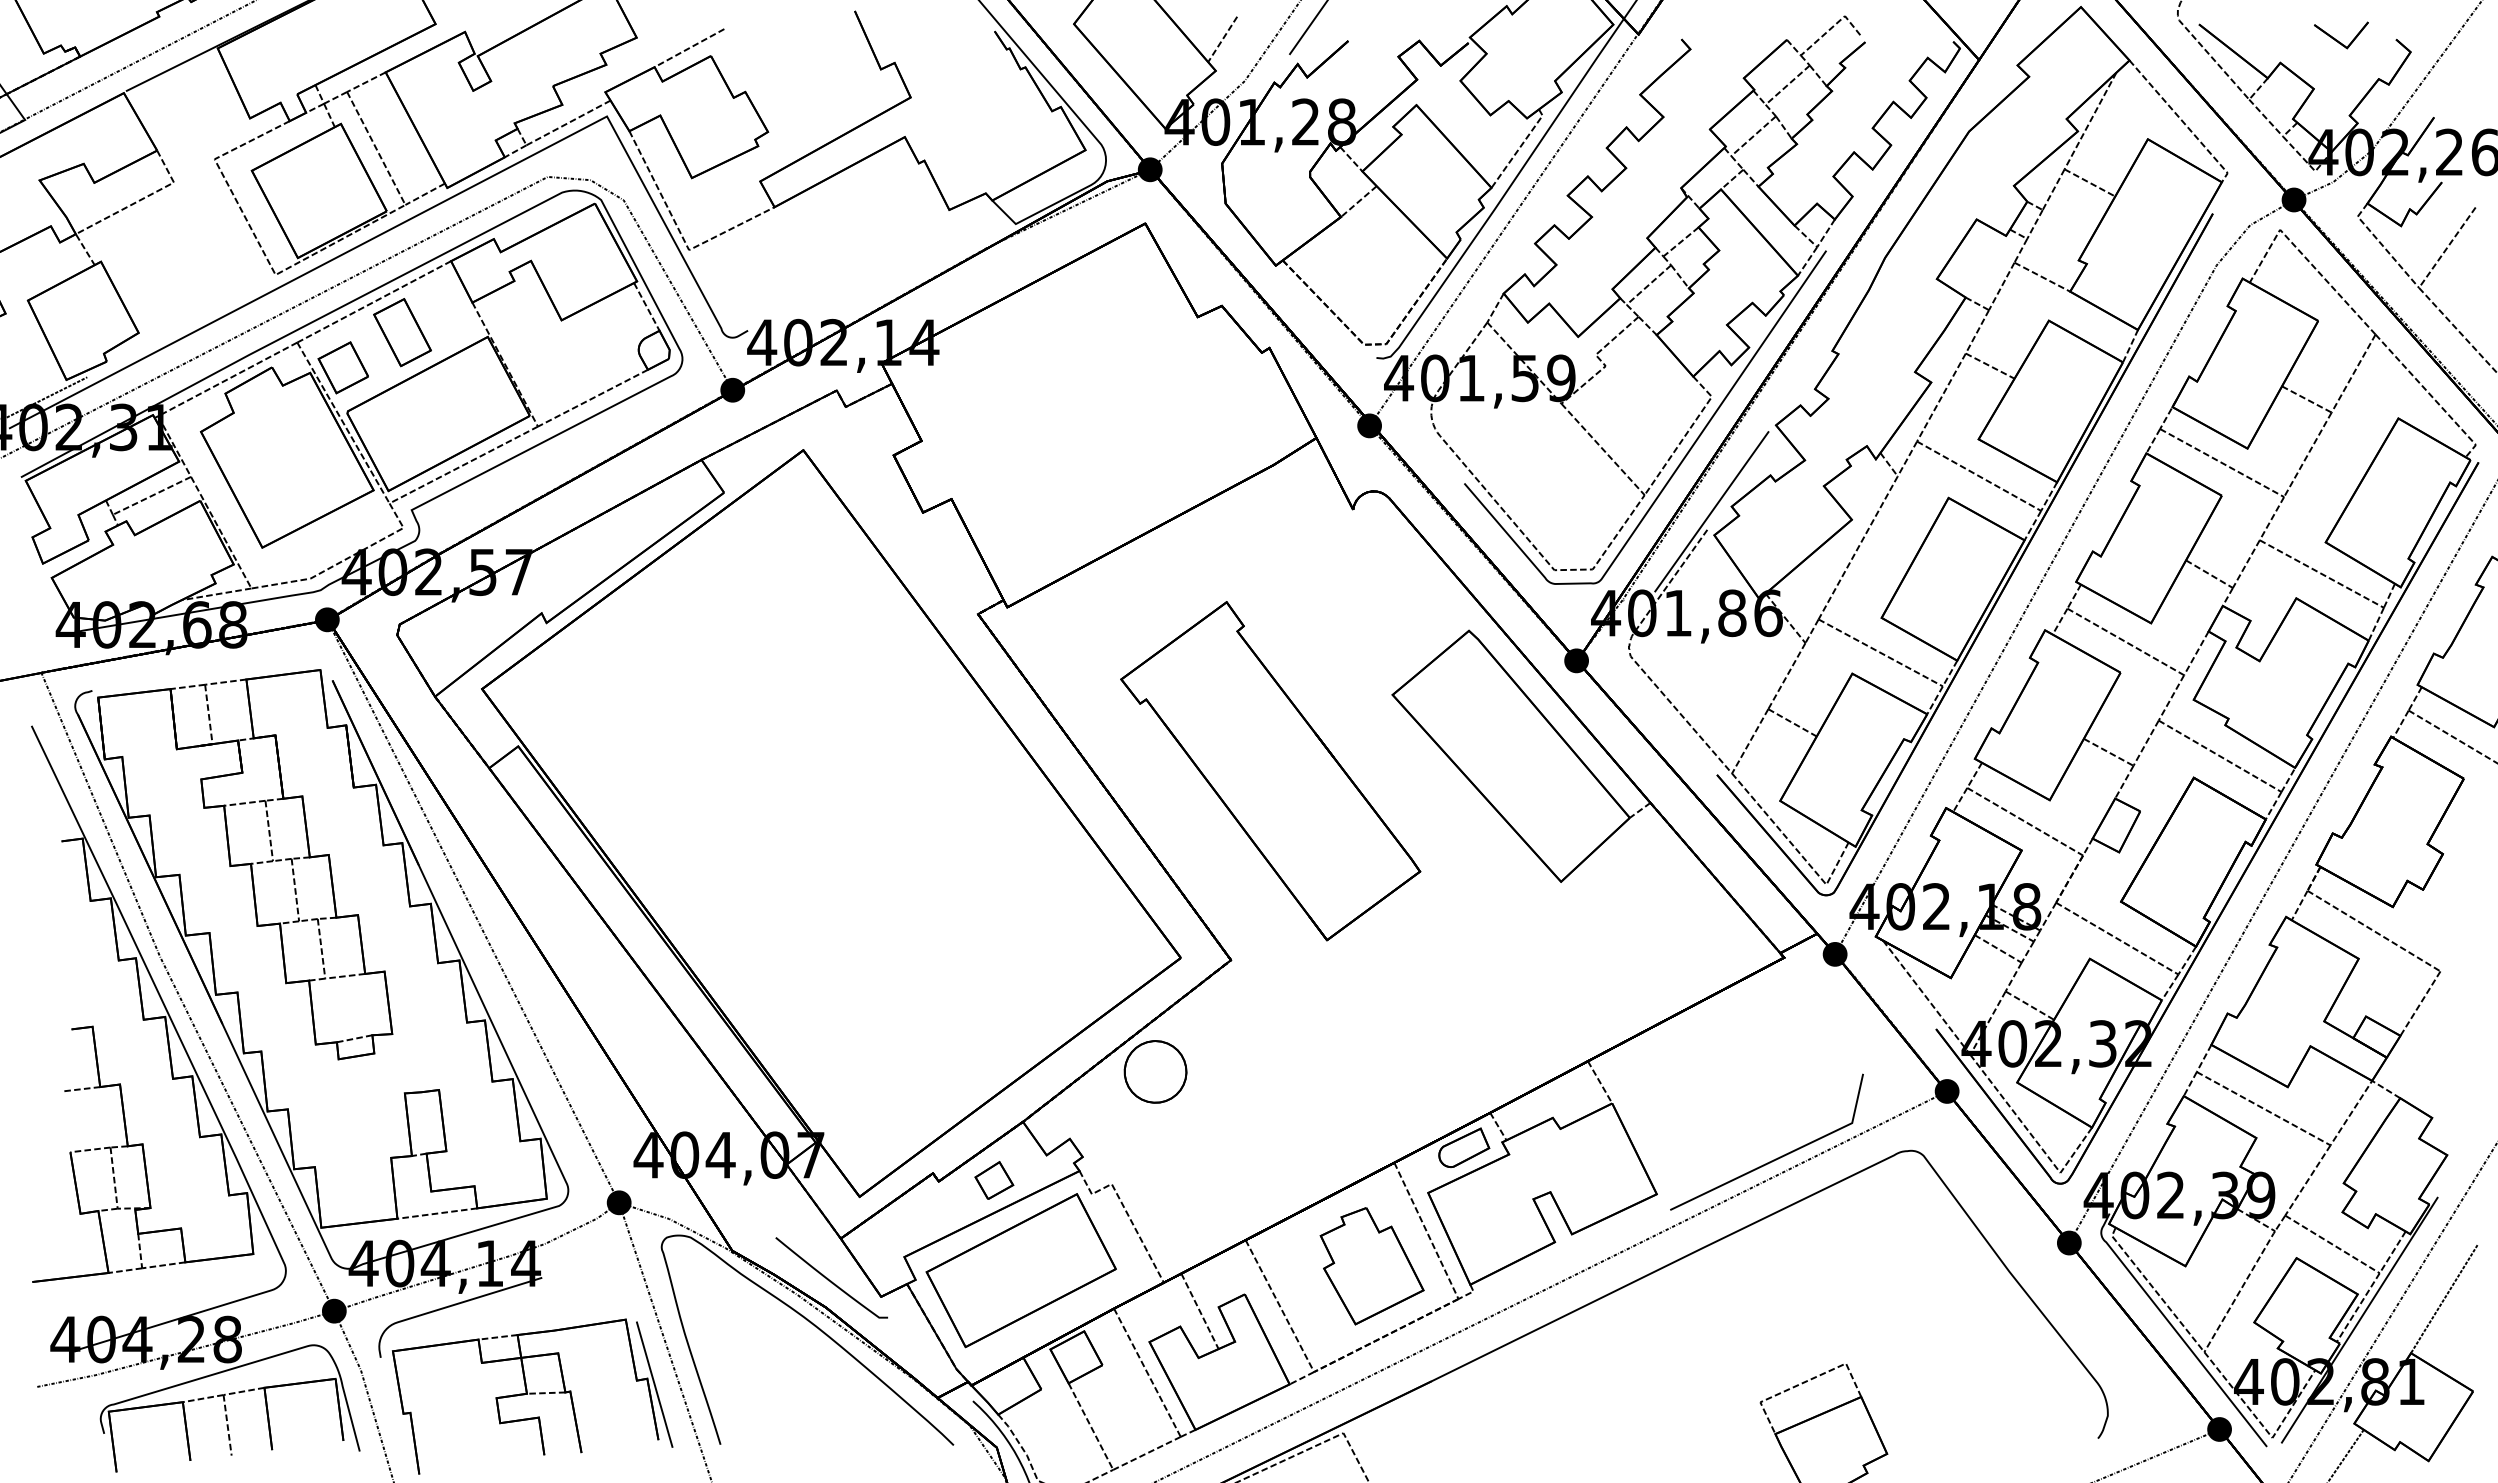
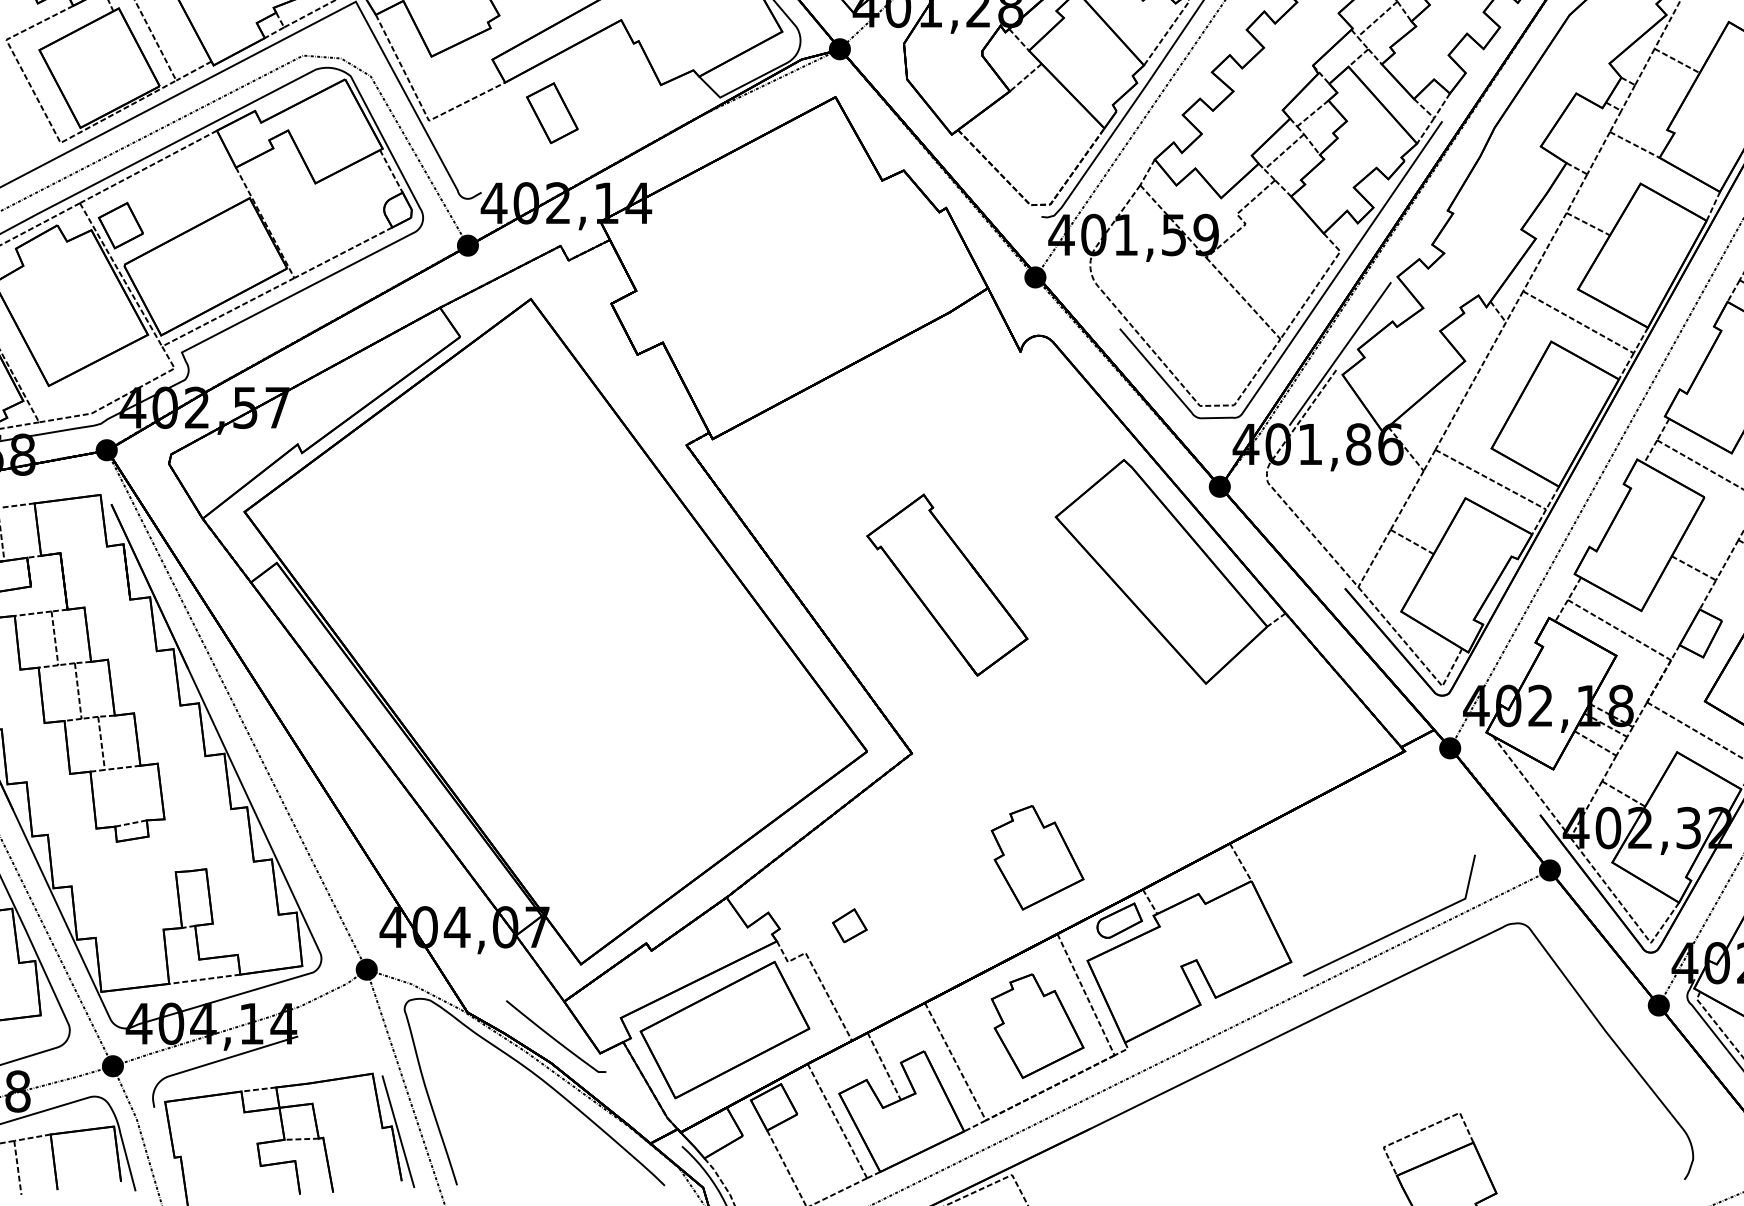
part: (402, 332) -> (552, 113), moved
part: (1270, 771) -> (947, 585), size x0.6
part: (1155, 1071) -> (844, 852), removed
part: (1371, 1077) -> (1037, 858), added
part: (994, 1180) -> (849, 925), moved

